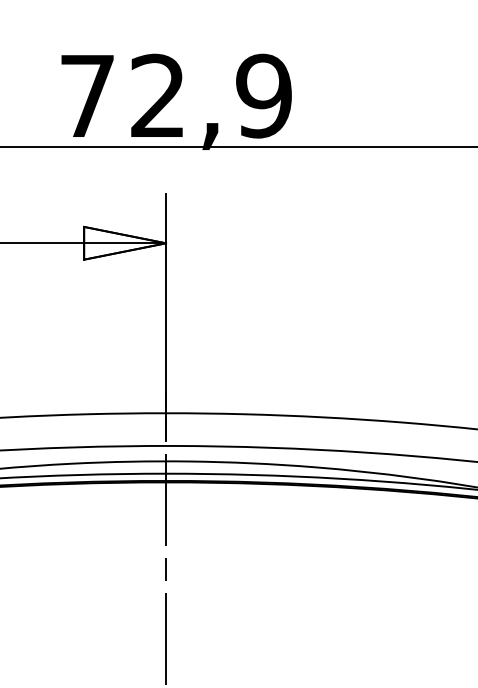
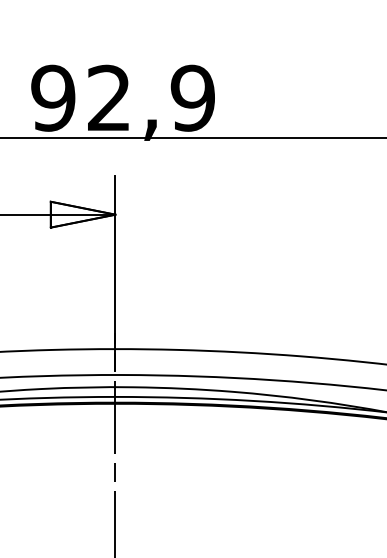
text: (87, 95) -> (53, 97), 72,9 -> 92,9

